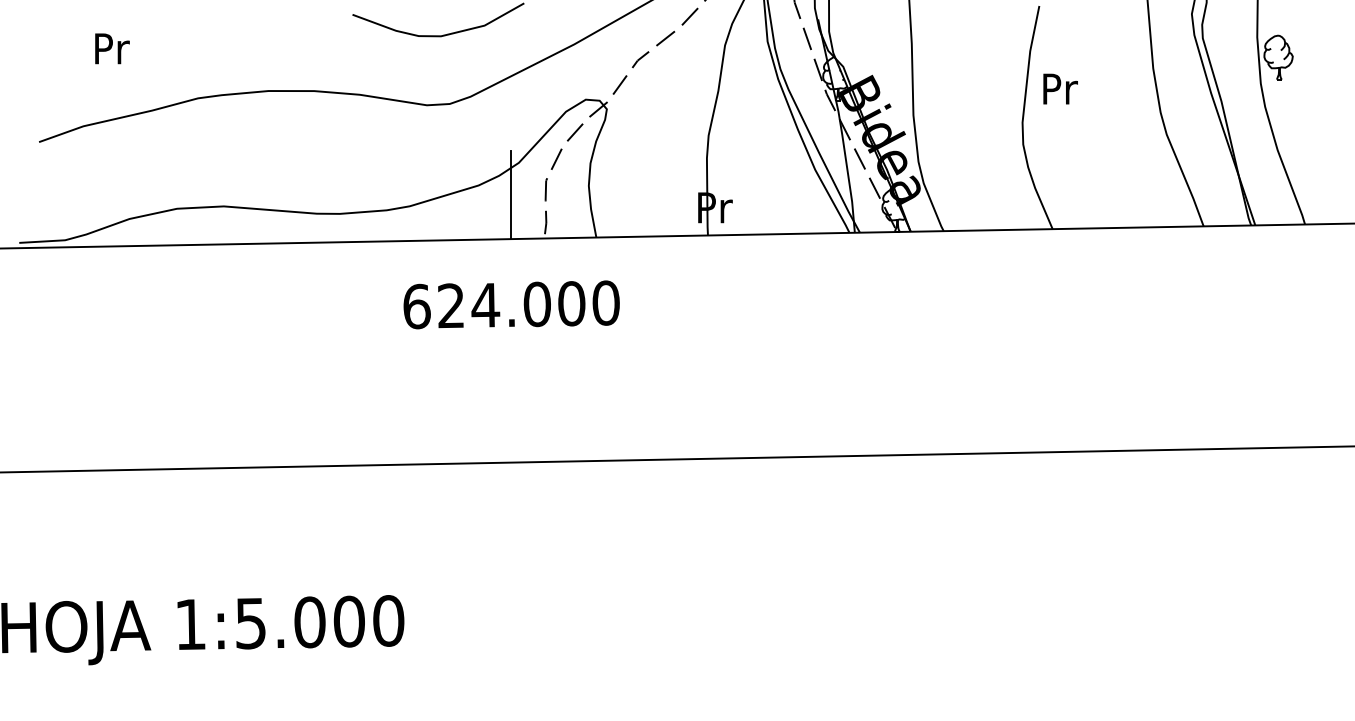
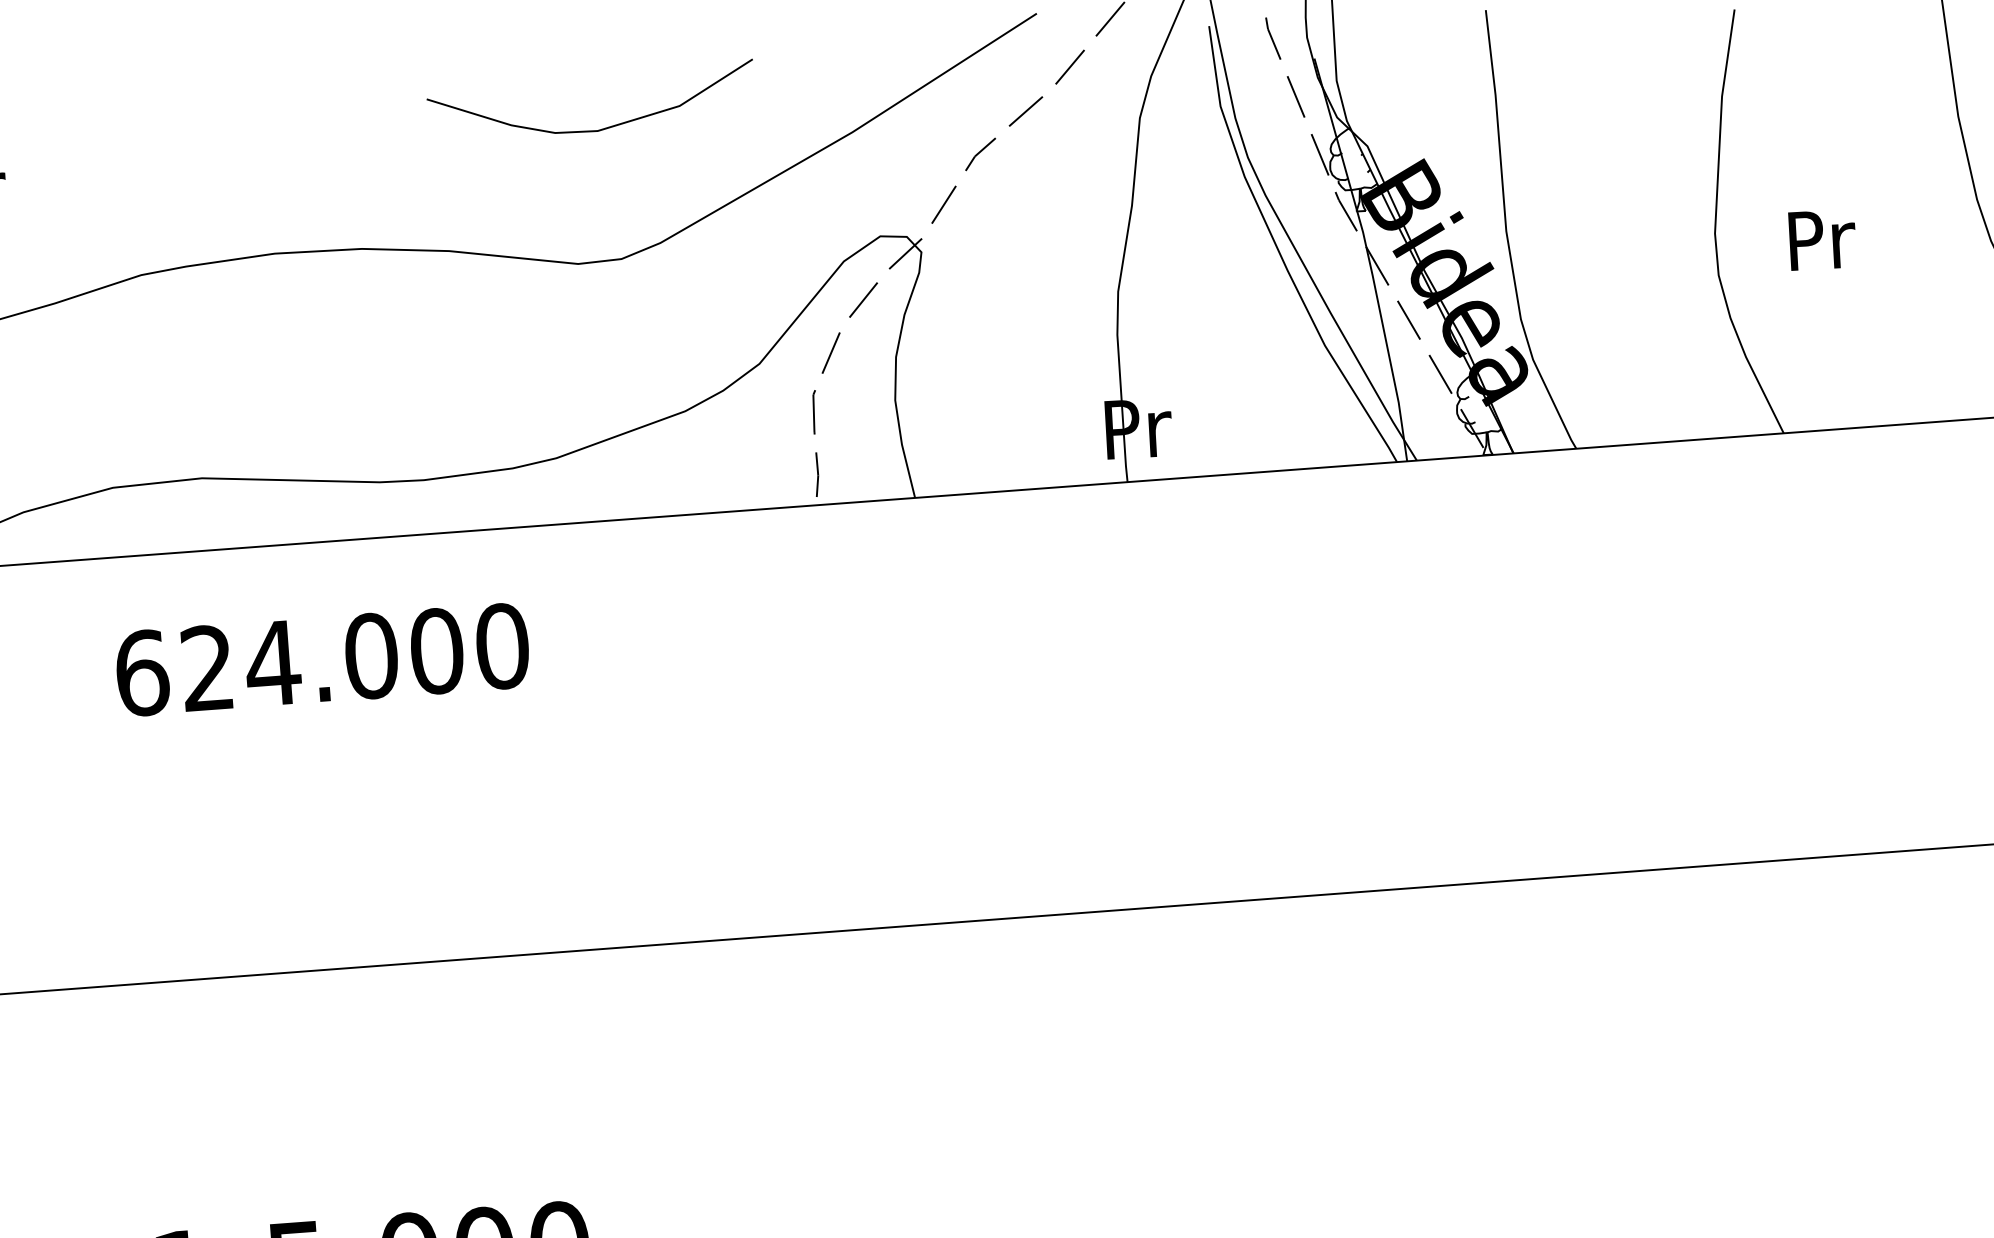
text: (1060, 88) -> (1822, 238), moved
line: (511, 195) -> (748, 426), removed
text: (511, 304) -> (322, 659), moved

